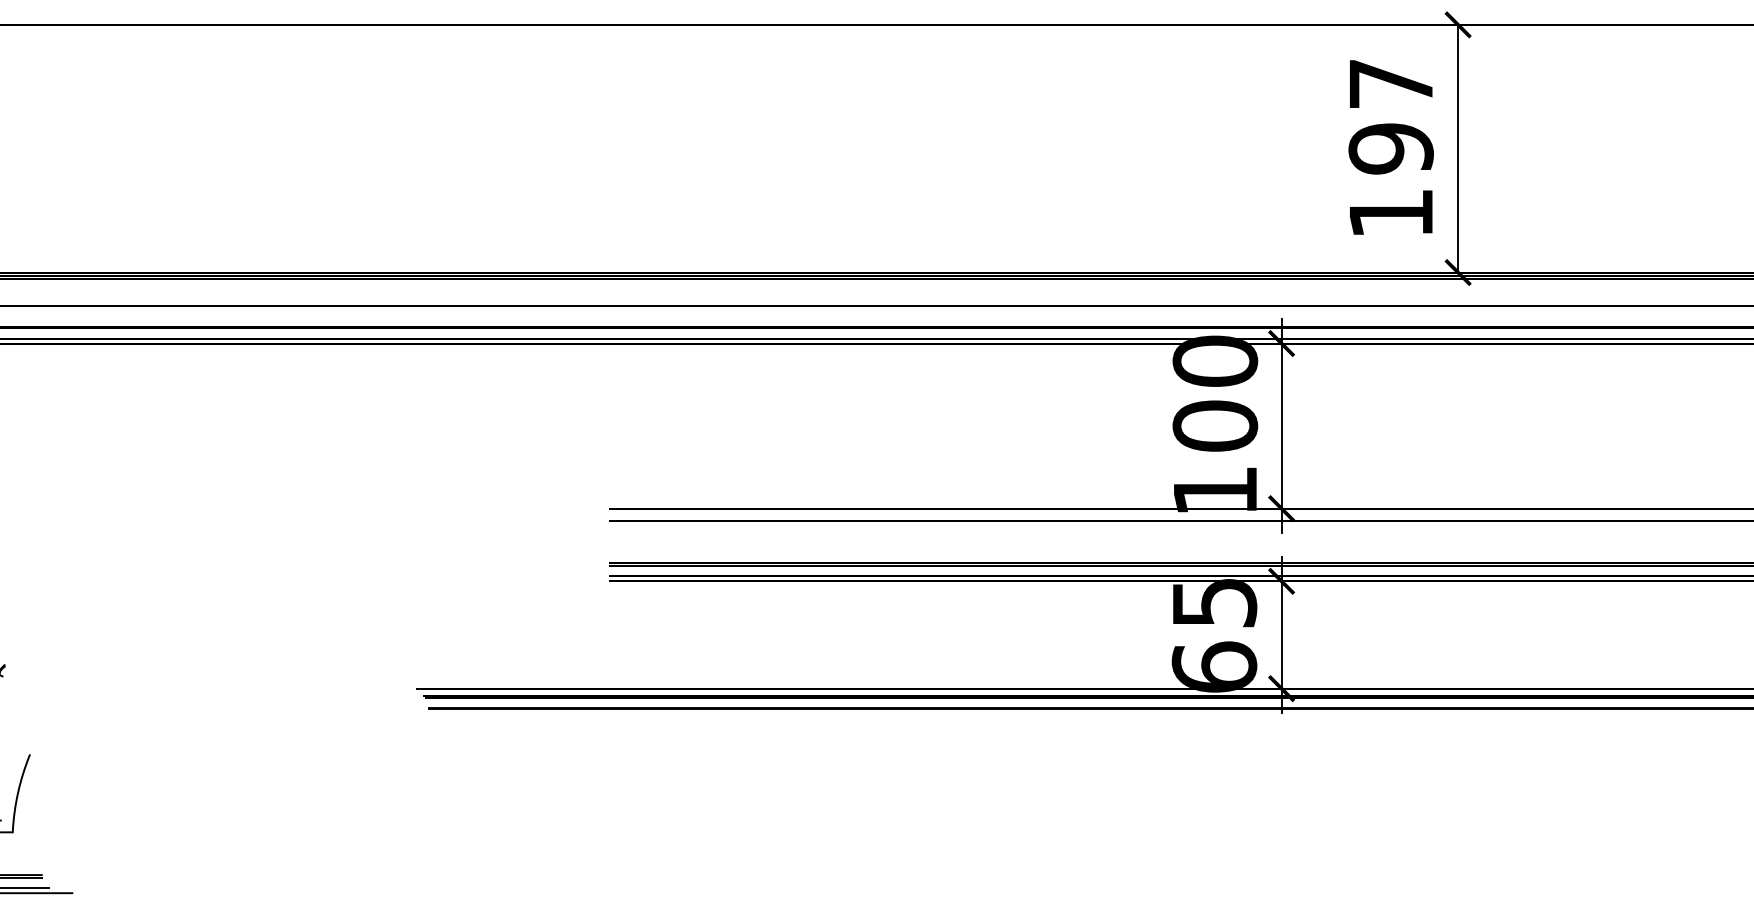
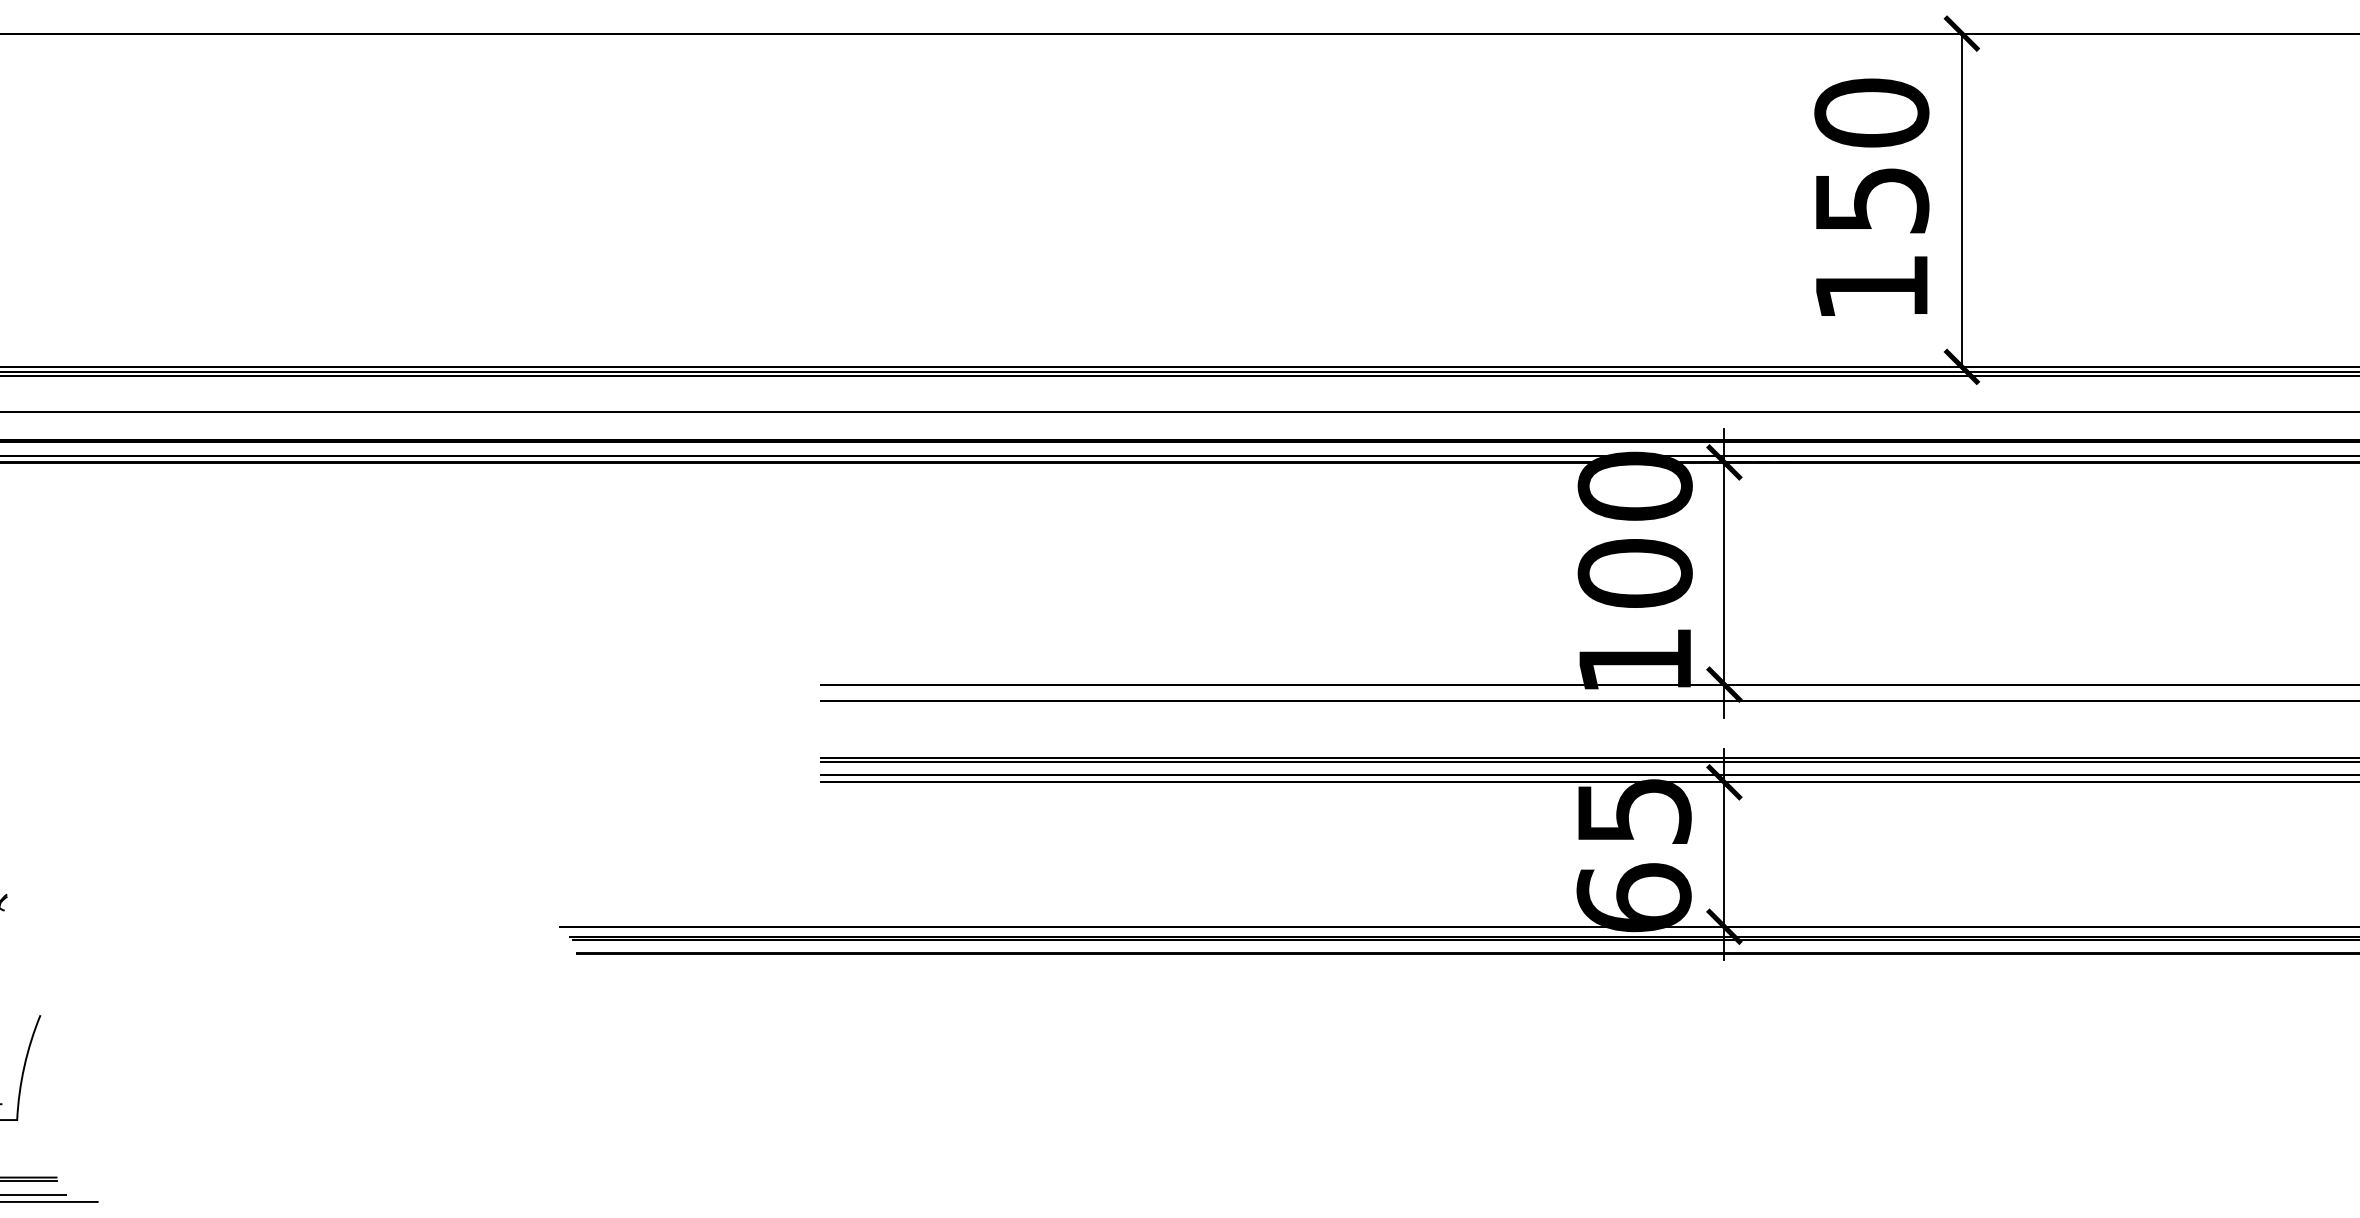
text: (1390, 116) -> (1870, 156), 197 -> 150

